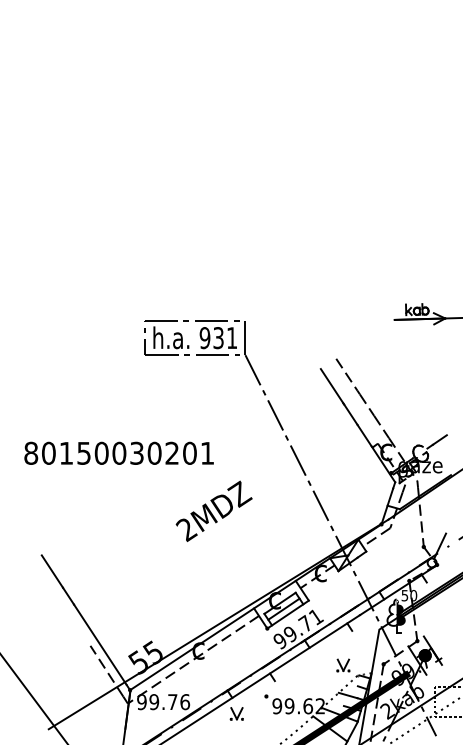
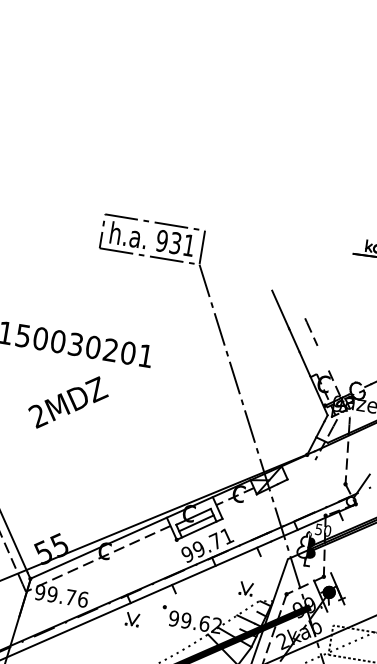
line: (346, 374) -> (296, 300), removed
line: (381, 426) -> (323, 357), removed
text: (213, 510) -> (67, 401), moved
line: (376, 537) -> (300, 467), removed

